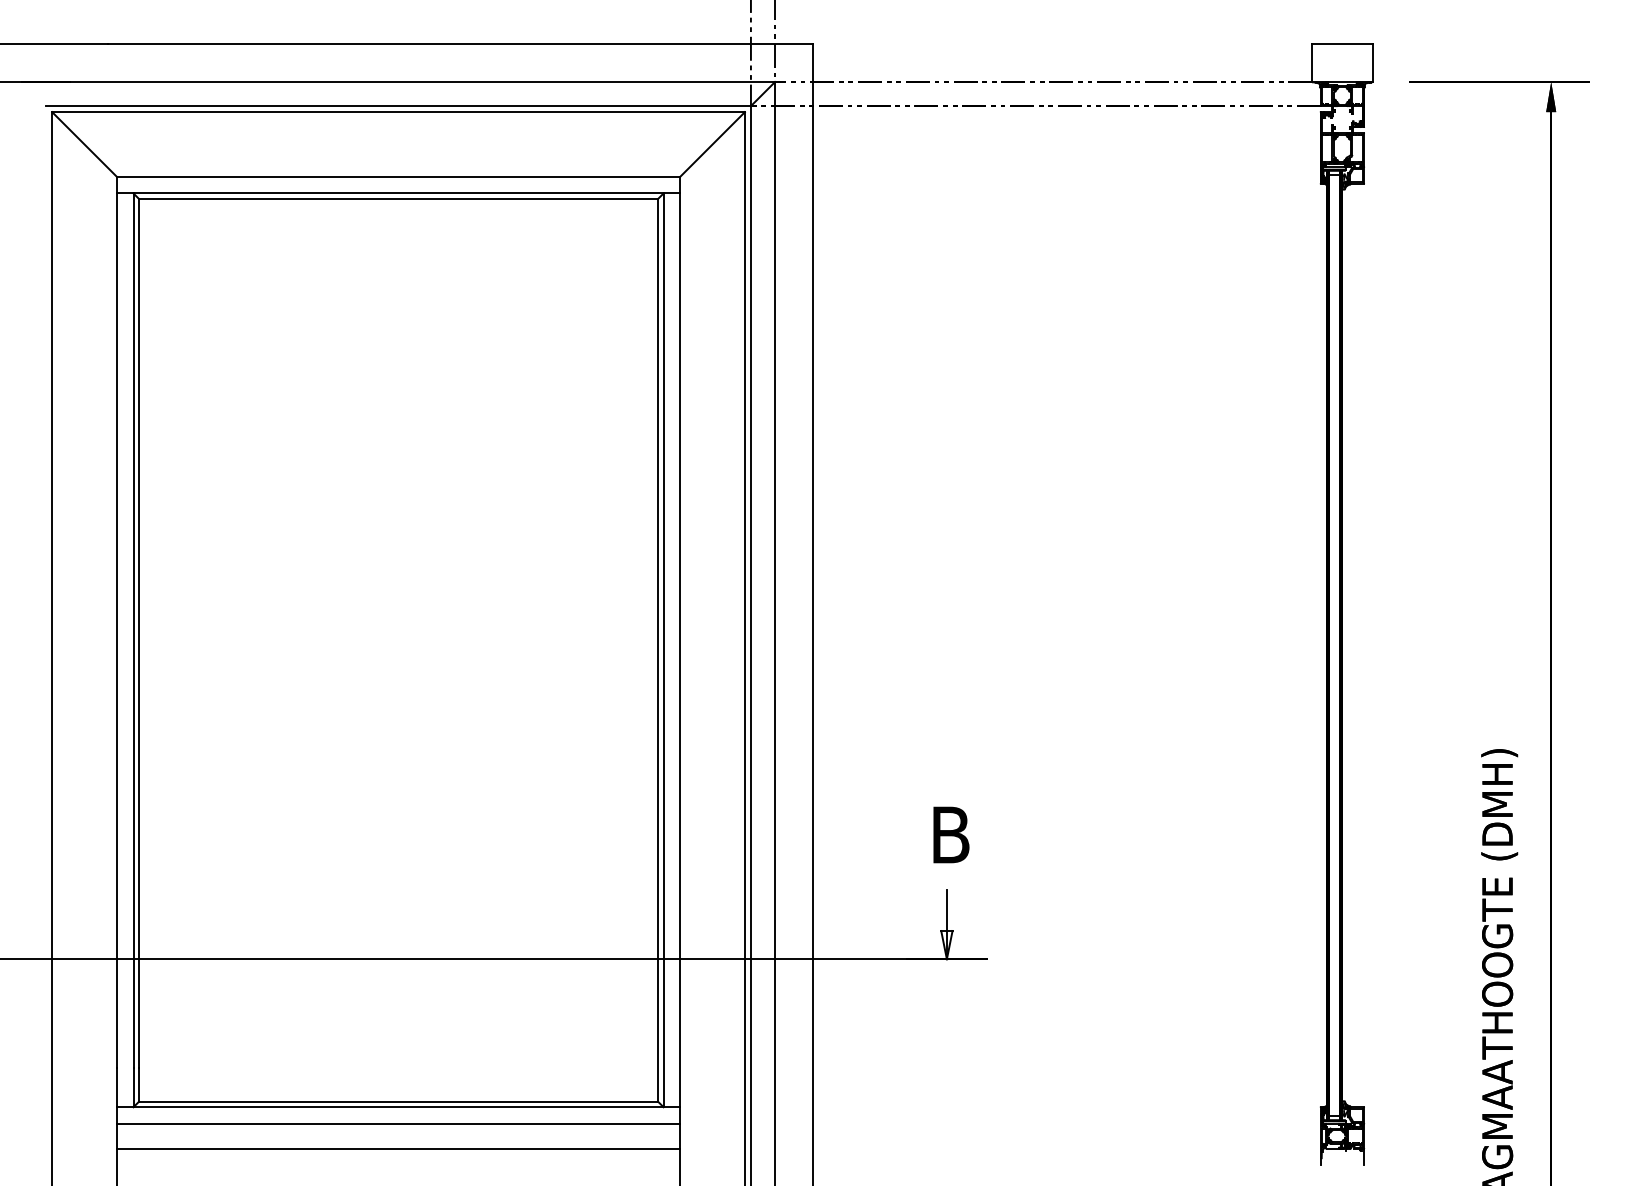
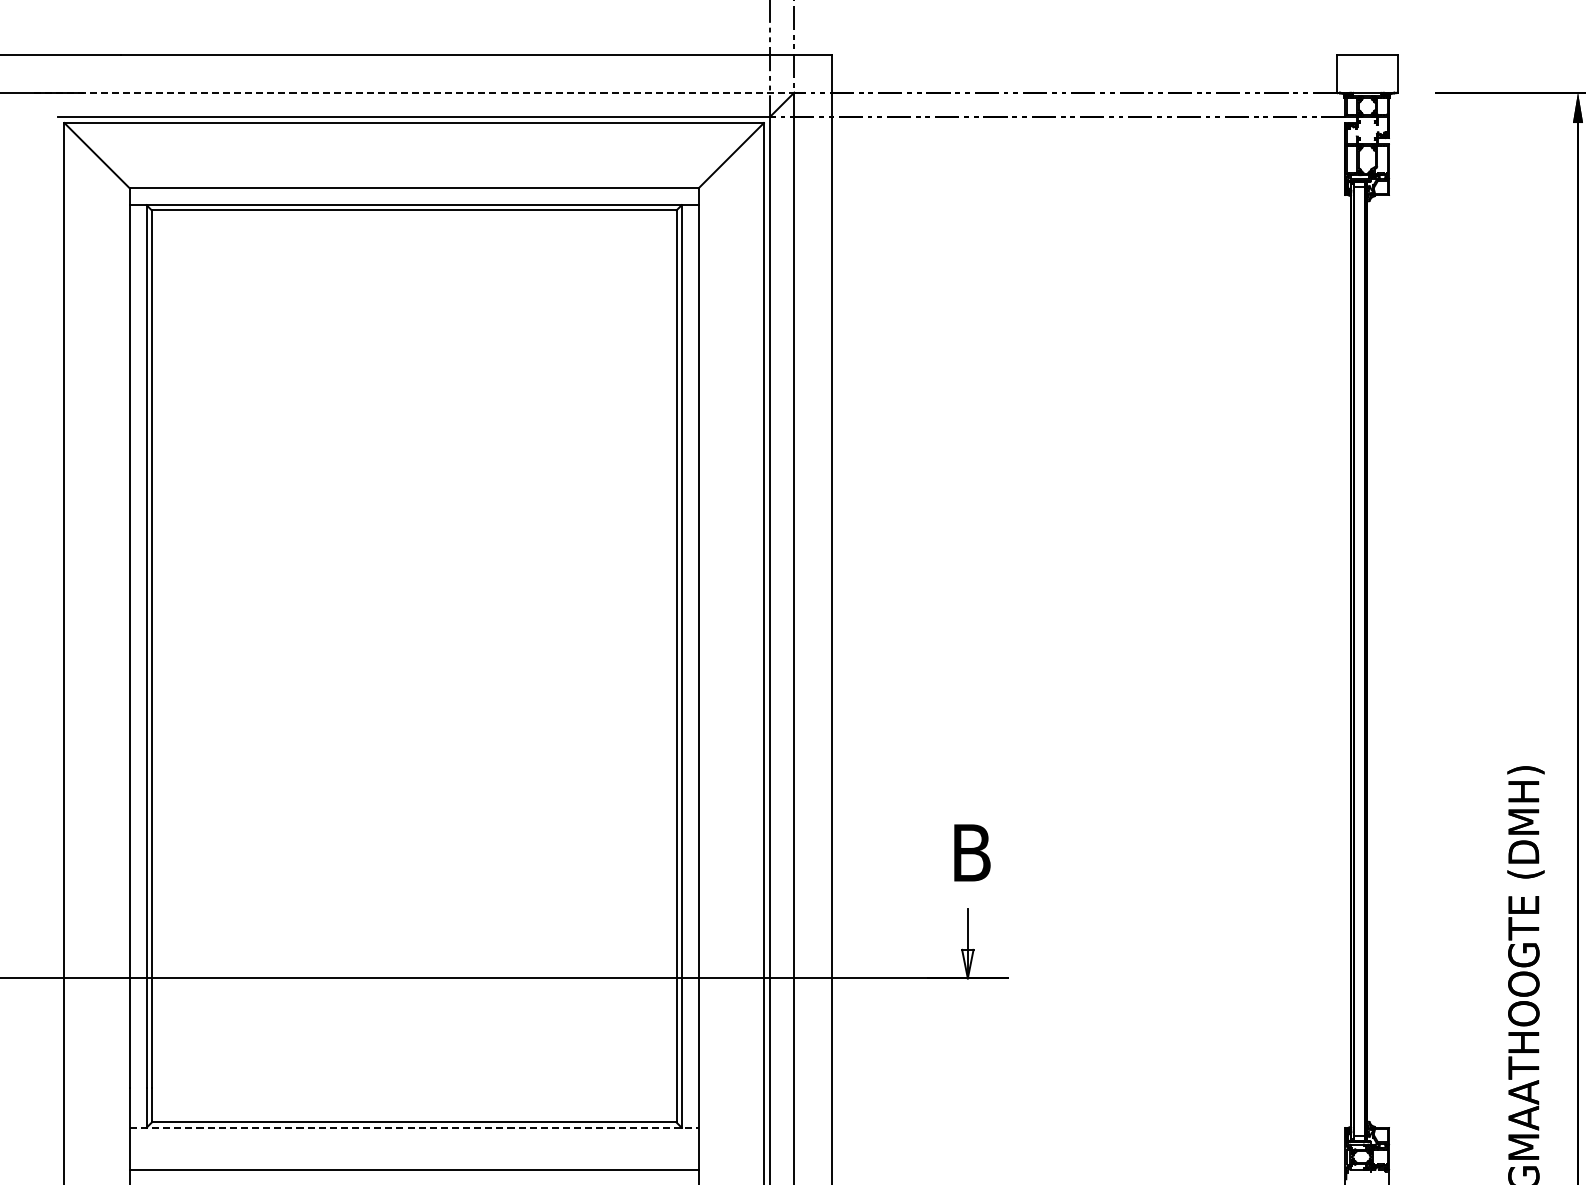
line: (398, 82) -> (414, 93), solid -> dashed
line: (398, 1107) -> (414, 1128), solid -> dashed
line: (398, 1123) -> (414, 1144), removed

